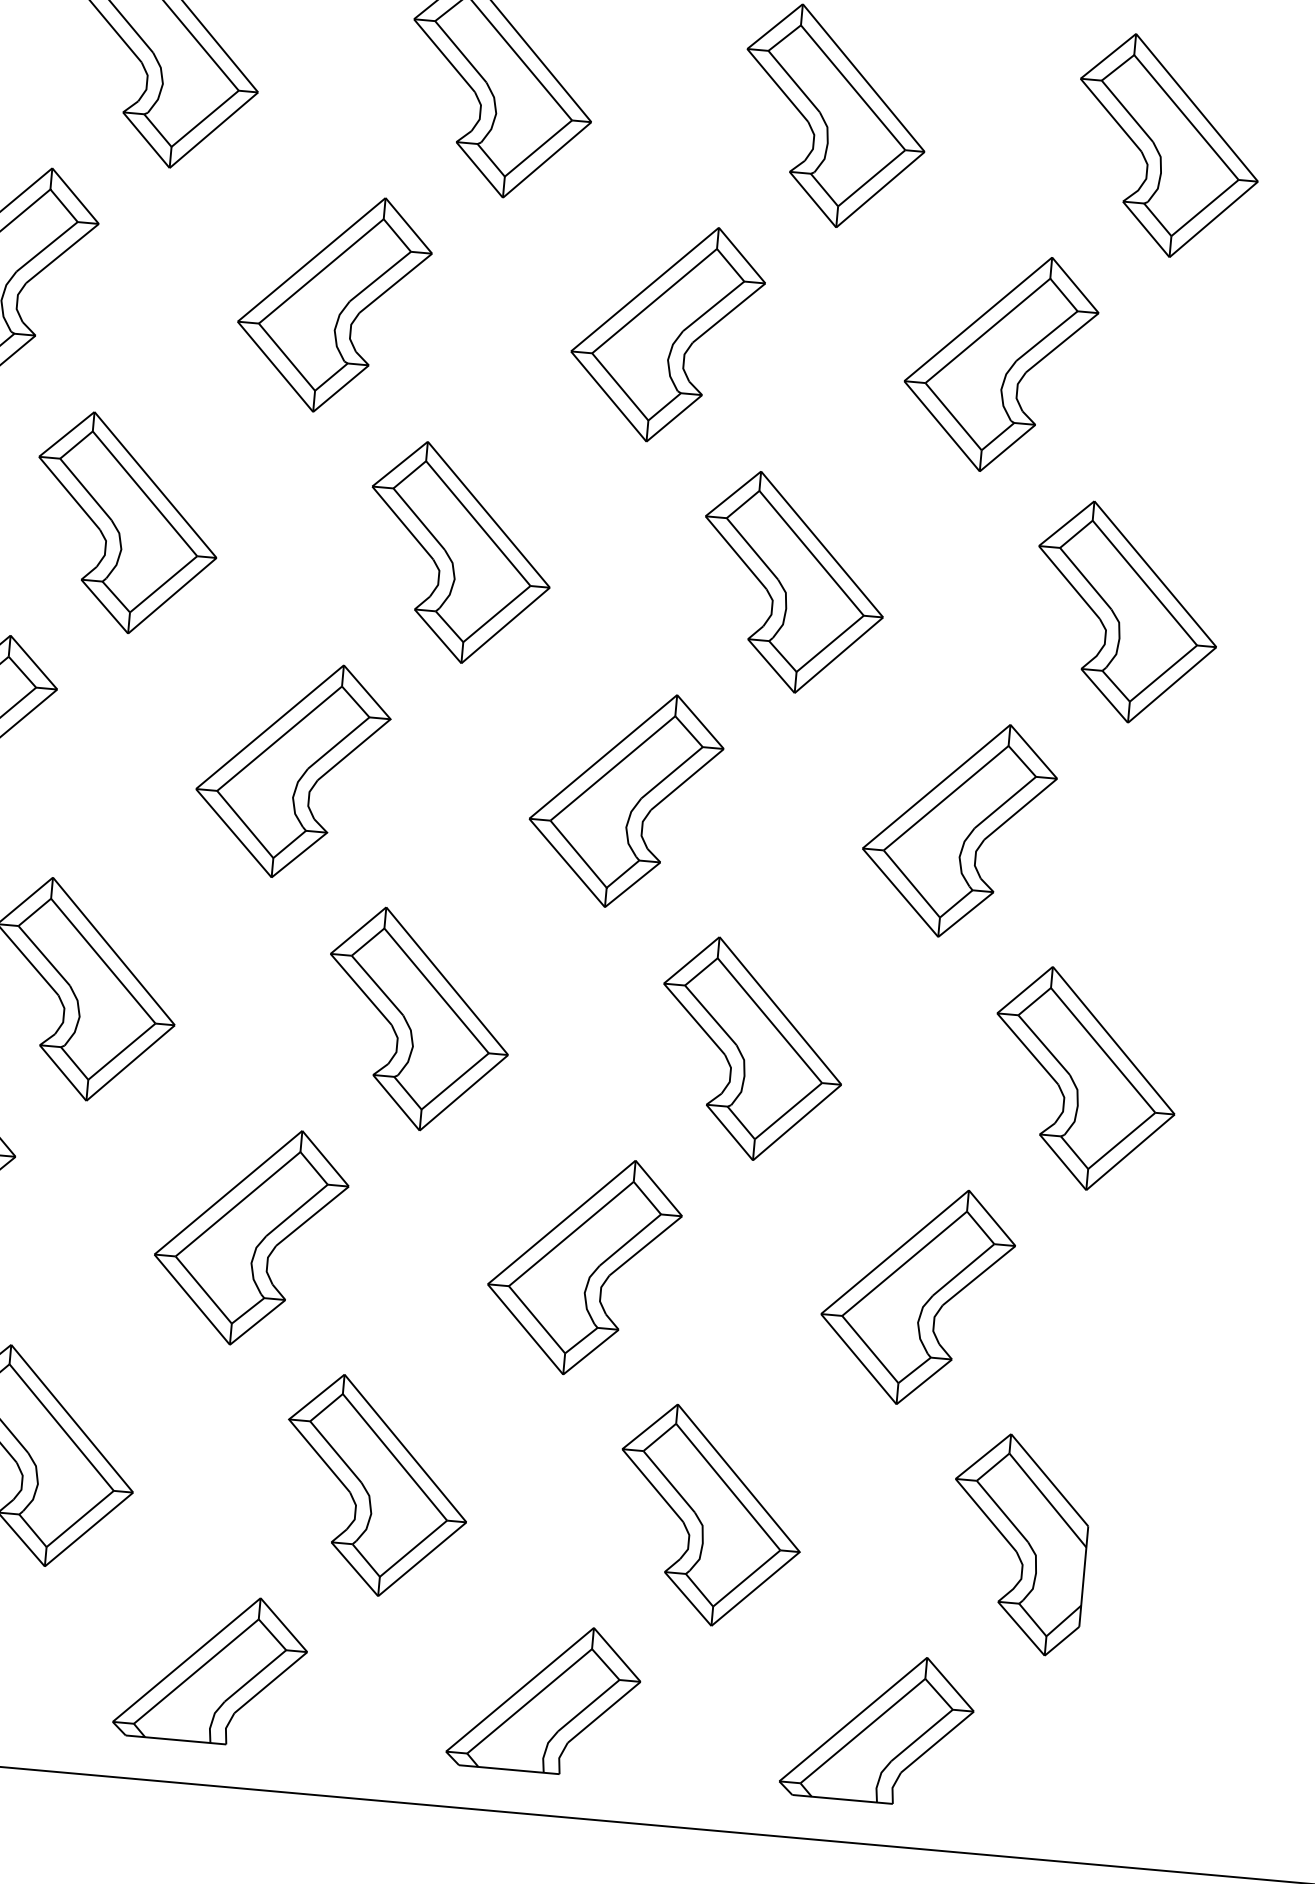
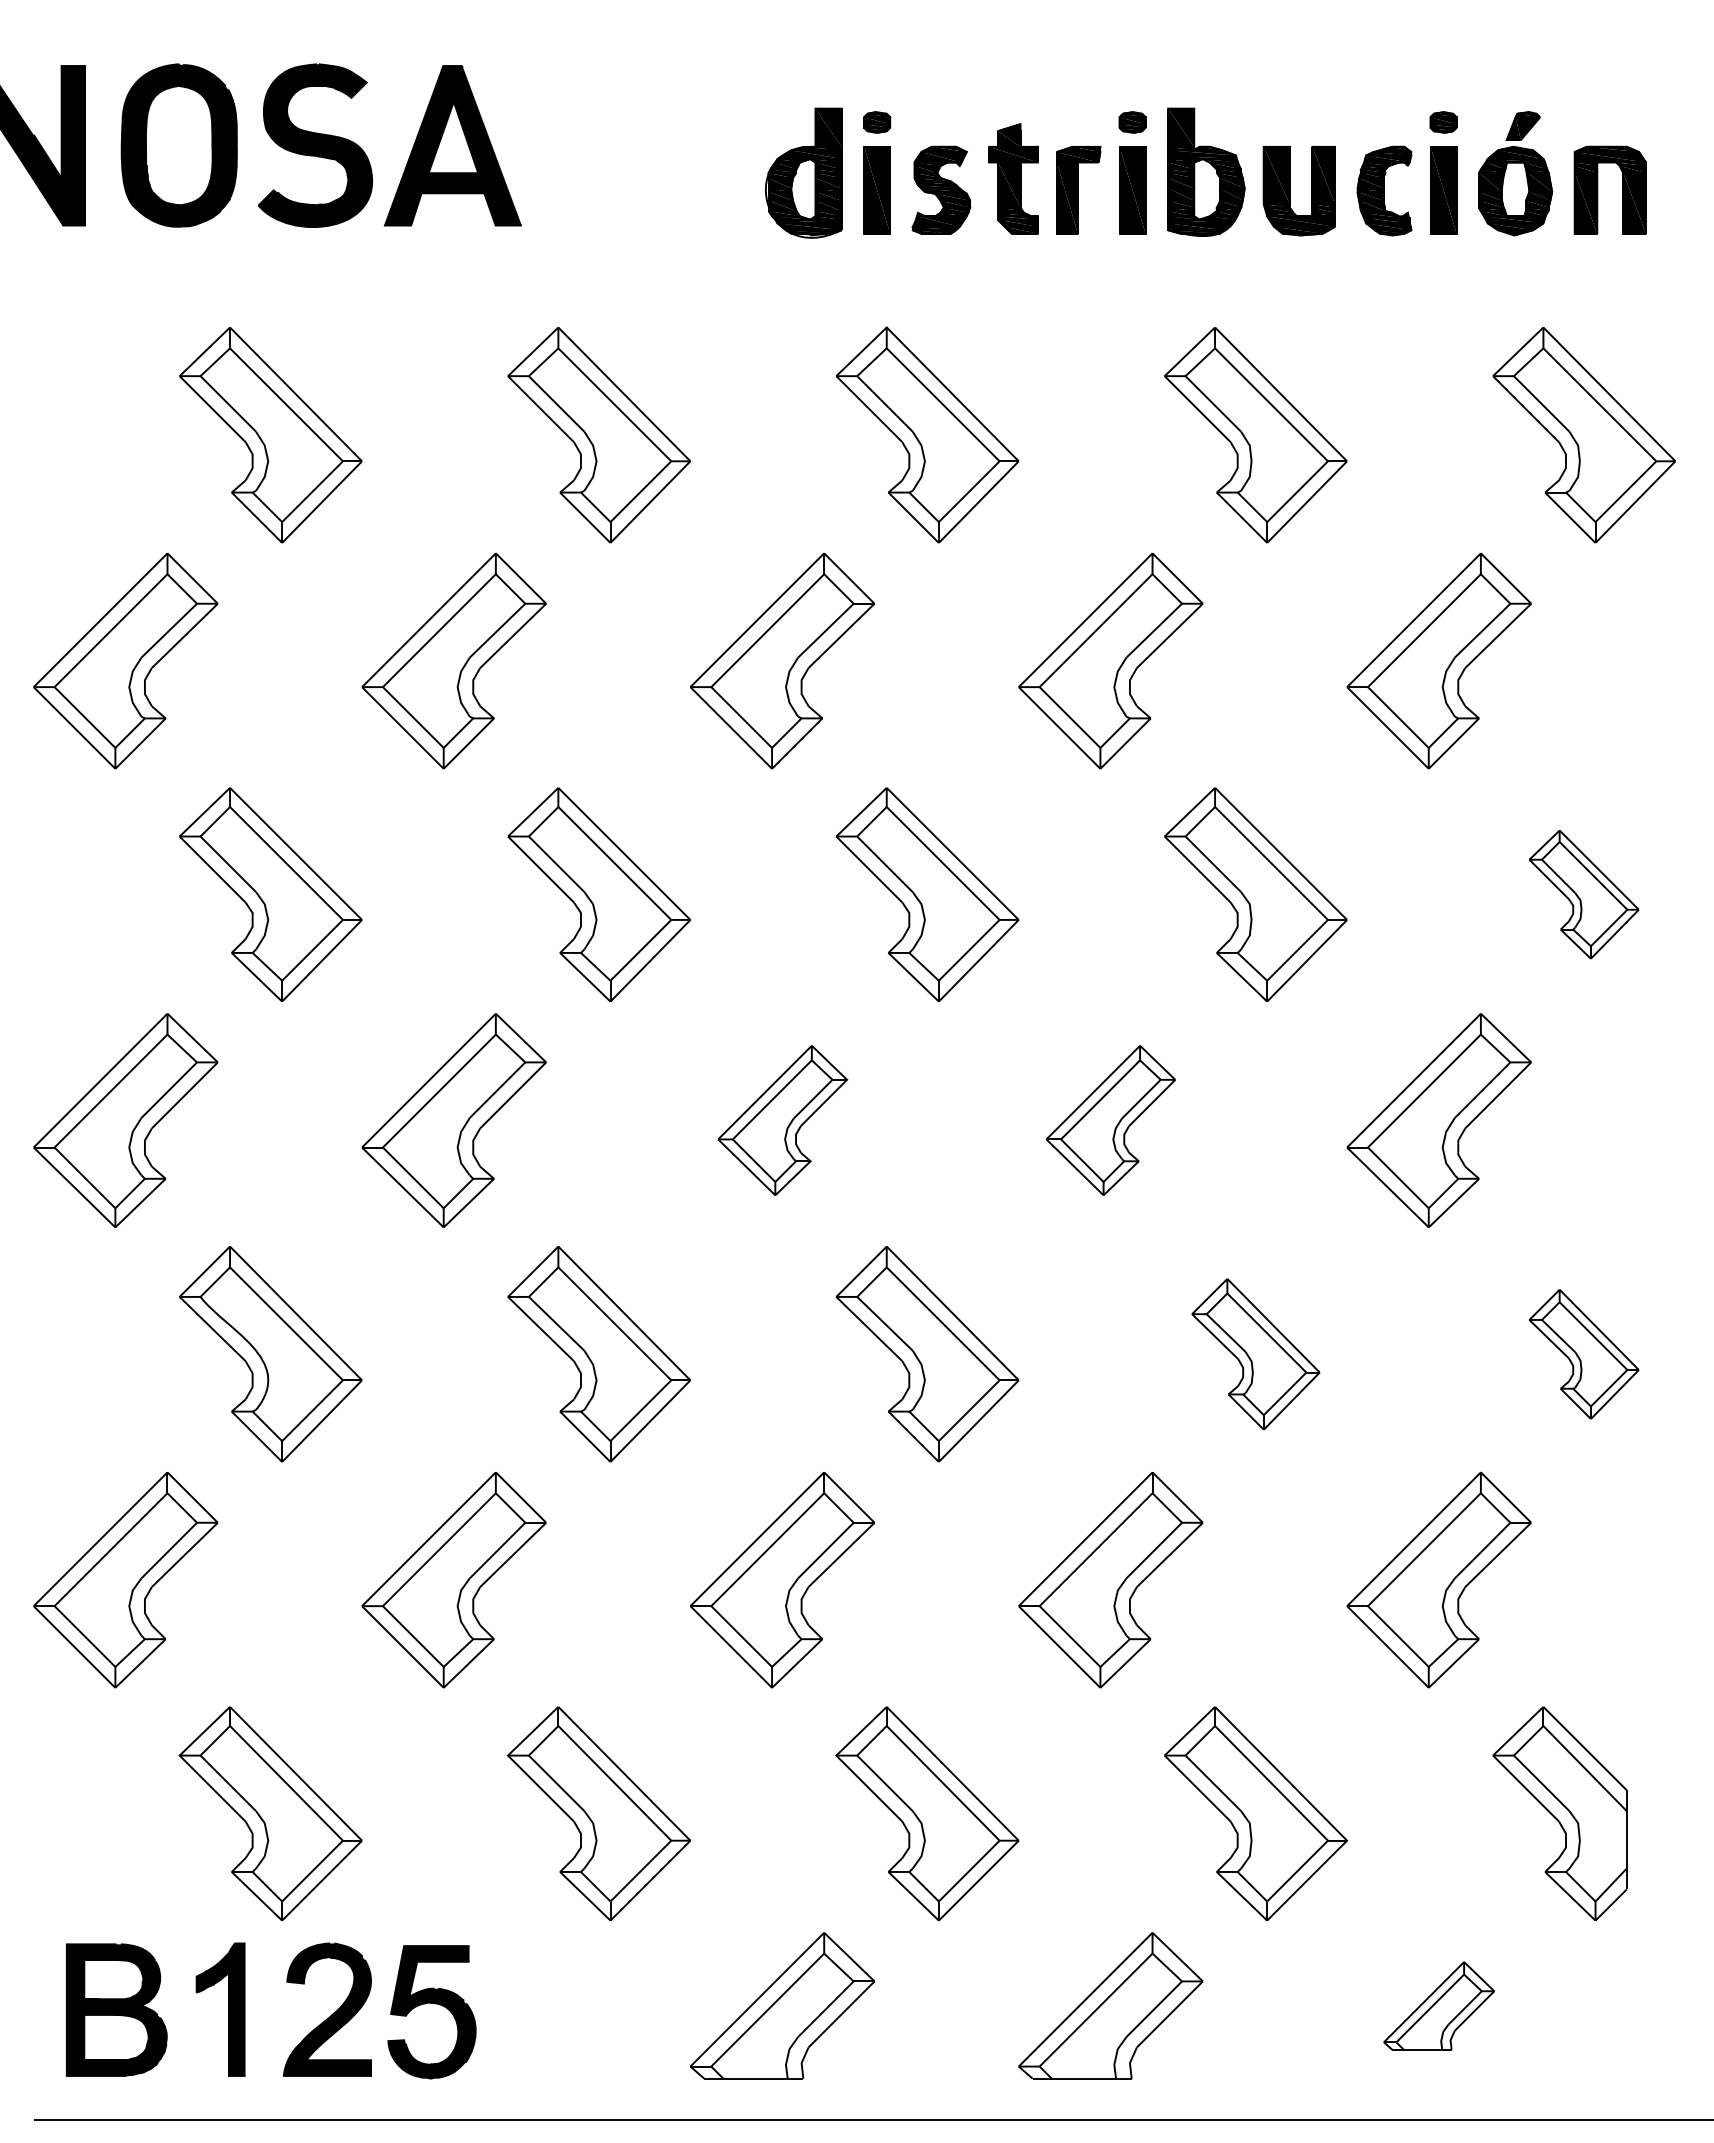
part: (1125, 613) -> (1583, 894), size x0.6
part: (291, 769) -> (782, 1120), size x0.7
part: (624, 799) -> (1110, 1120), size x0.7
part: (750, 1050) -> (1255, 1354), size x0.7
part: (1083, 1080) -> (1583, 1354), size x0.6
part: (877, 1727) -> (1438, 2005), size x0.6

